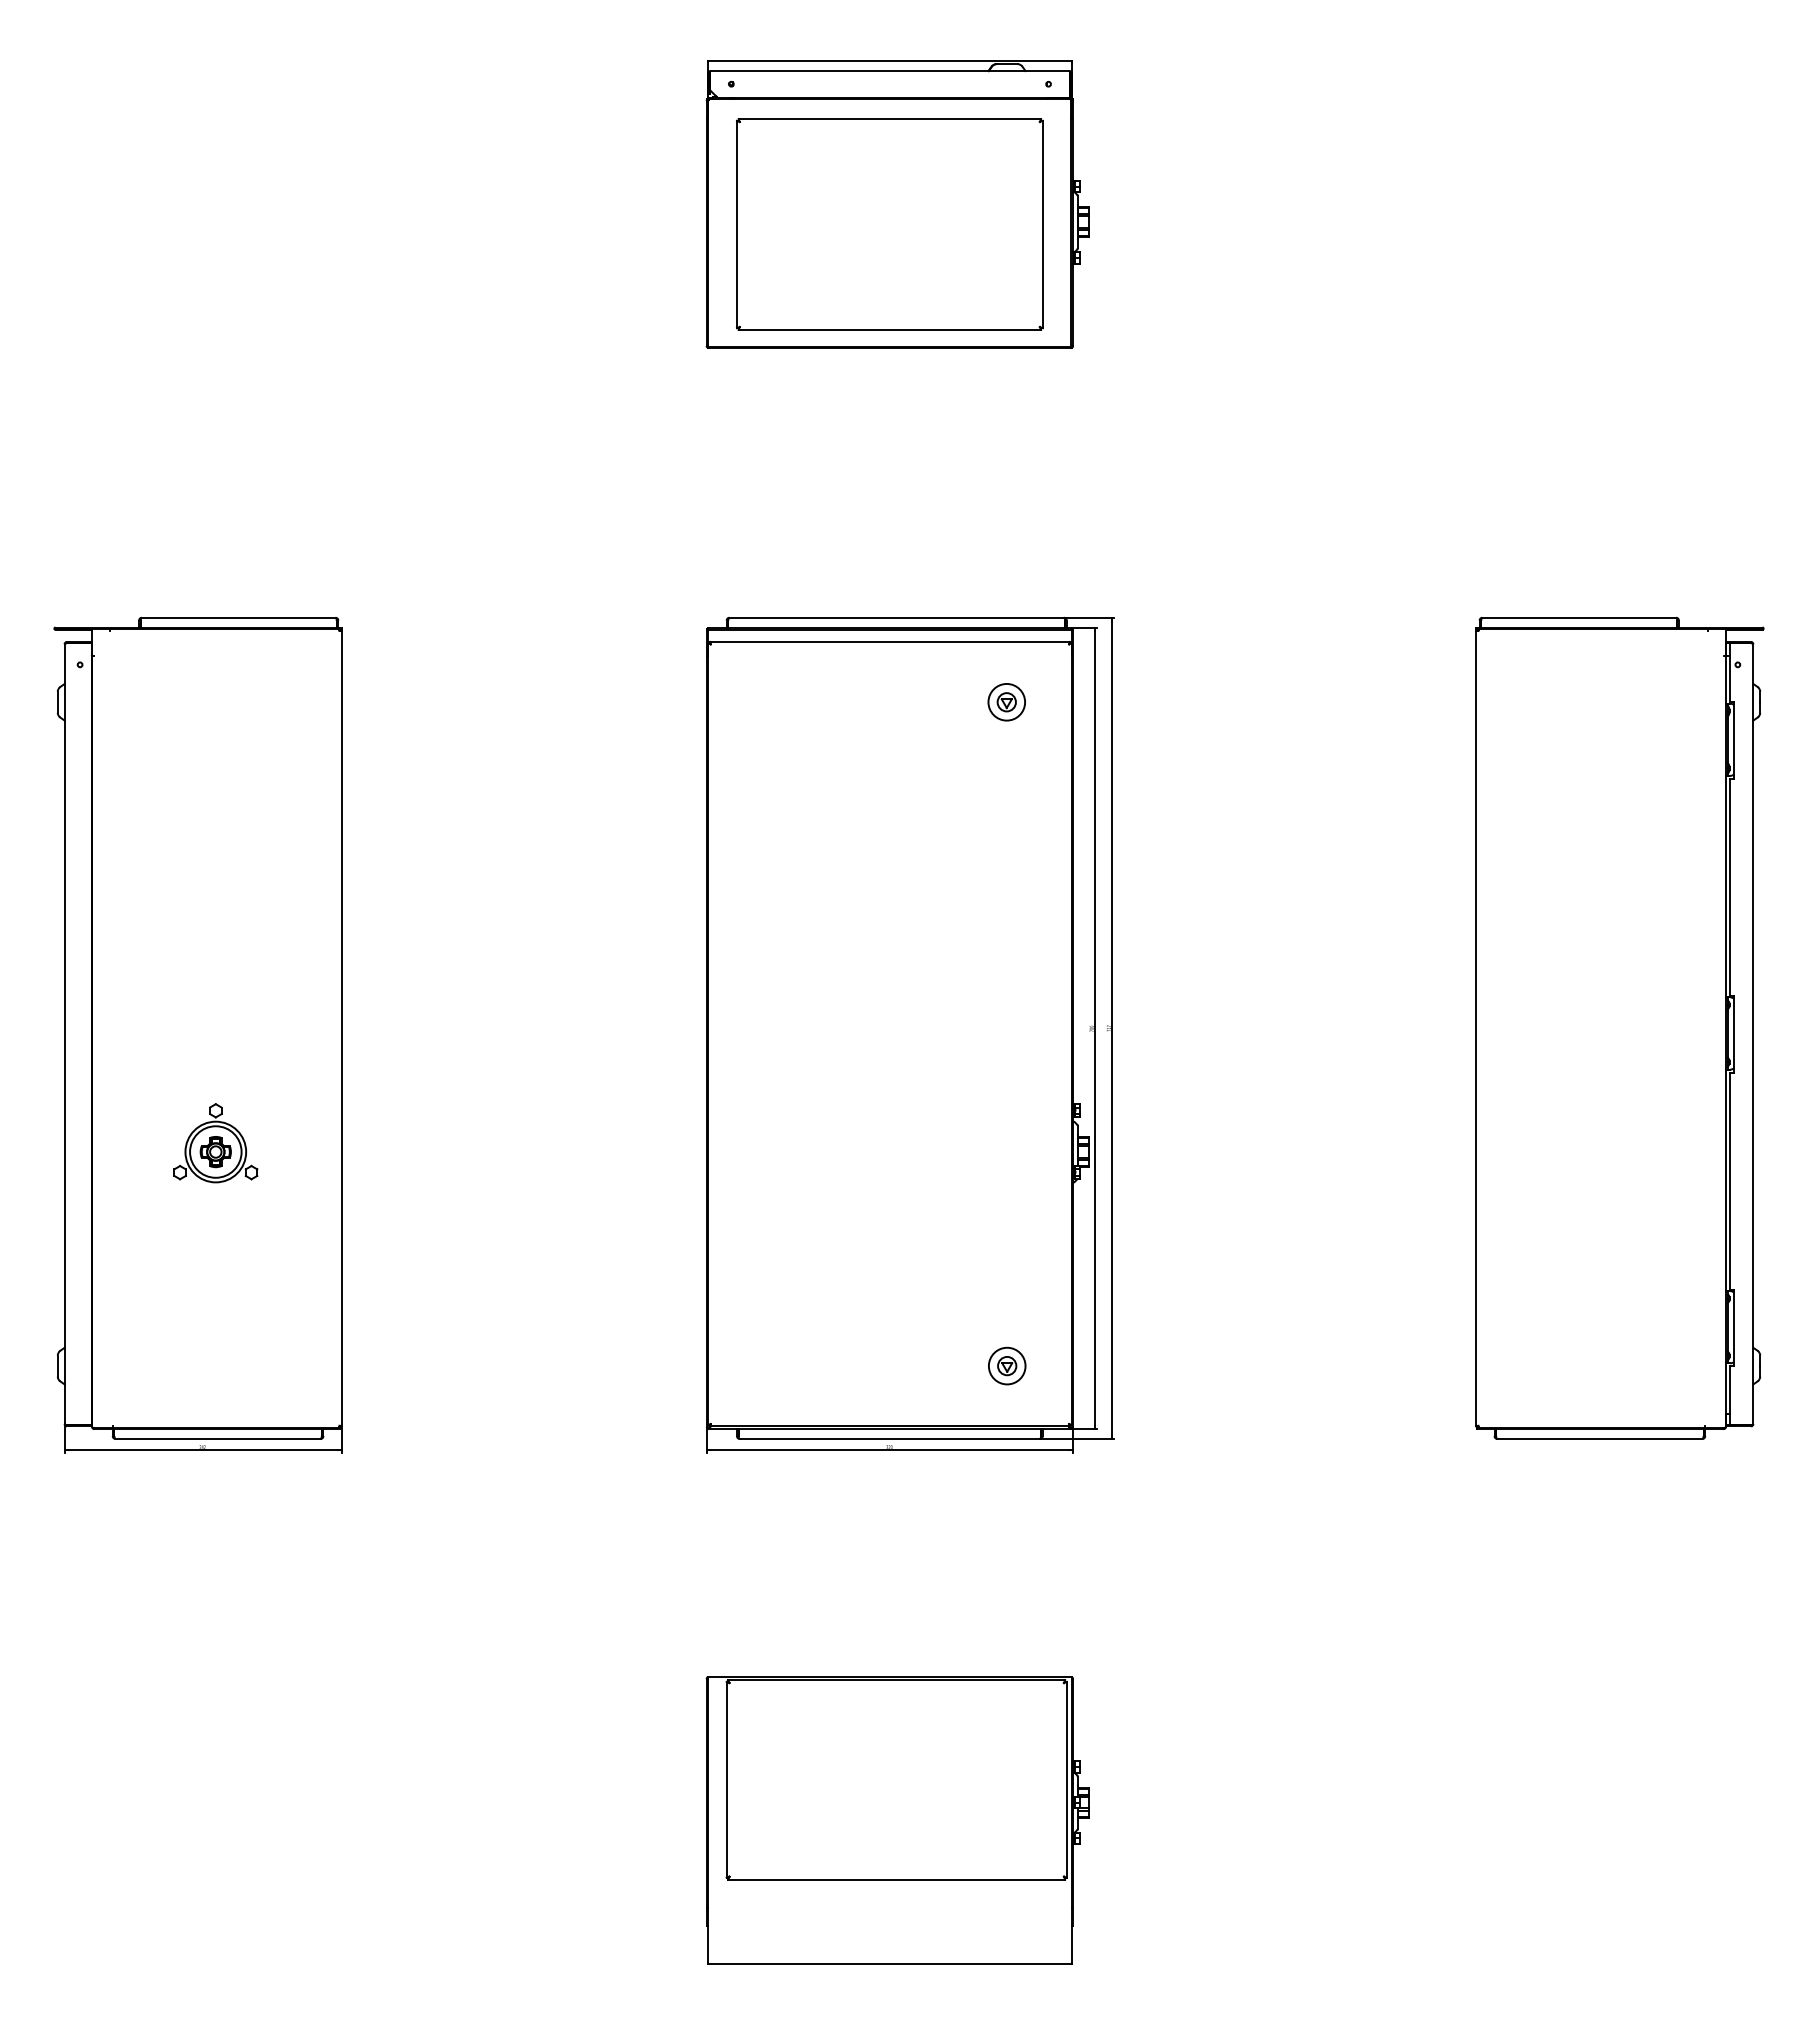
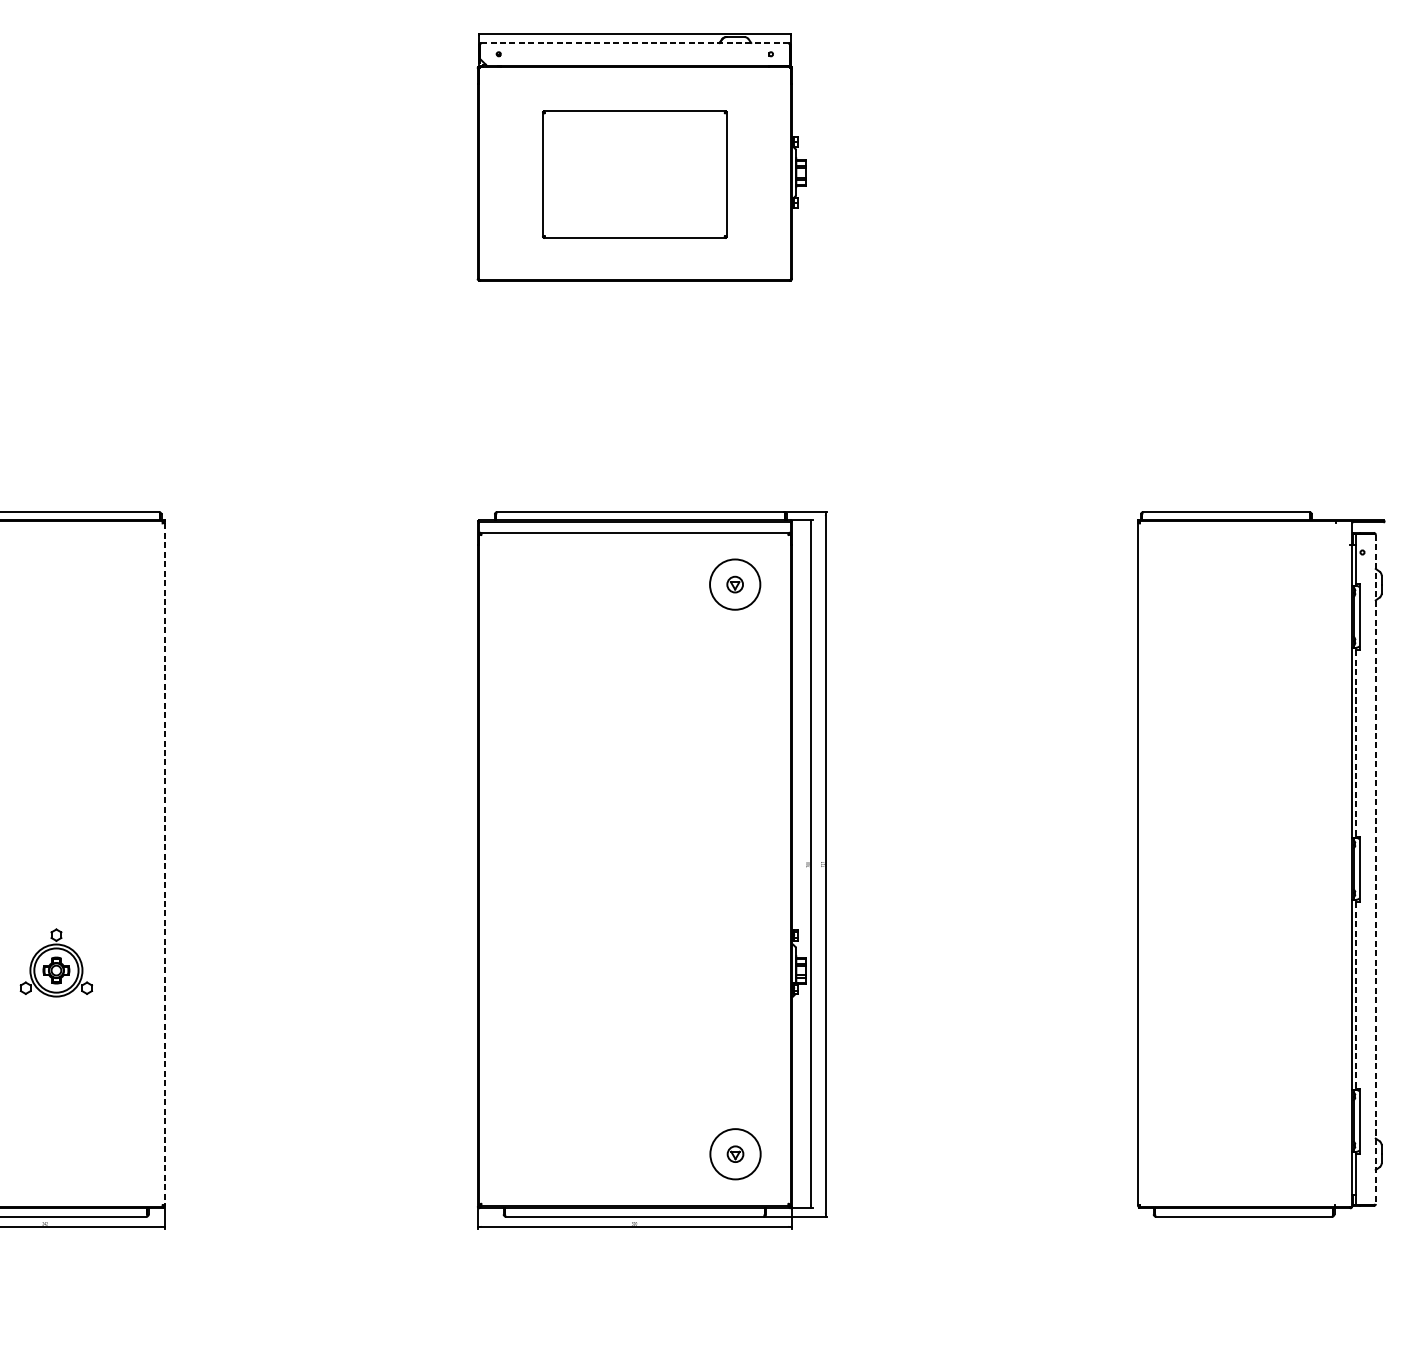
line: (890, 71) -> (635, 43), solid -> dashed
part: (889, 224) -> (634, 174), size x0.7
circle: (1006, 701) -> (734, 583), size x1.6
line: (1730, 887) -> (1356, 743), solid -> dashed
line: (341, 1028) -> (164, 864), solid -> dashed
line: (1753, 1034) -> (1375, 869), solid -> dashed
line: (1730, 1181) -> (1356, 995), solid -> dashed
circle: (1006, 1365) -> (734, 1153), size x1.6

